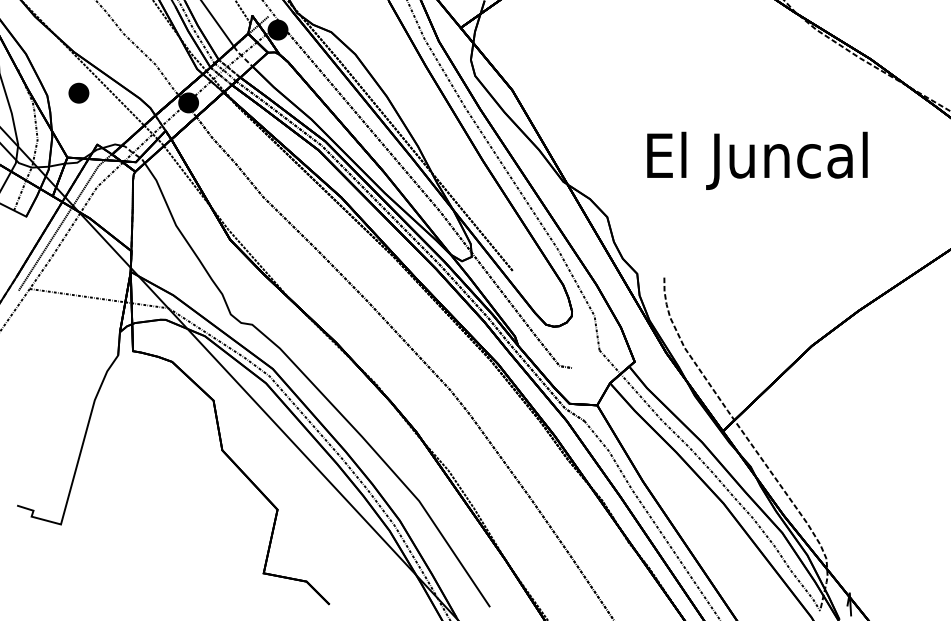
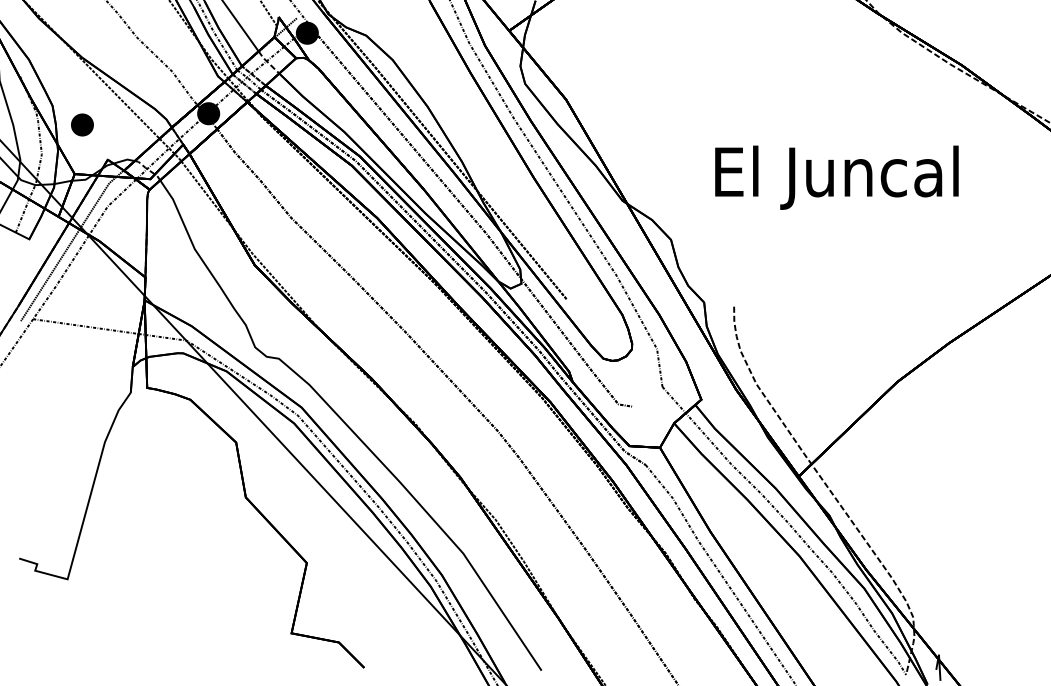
part: (78, 92) -> (82, 124), moved

